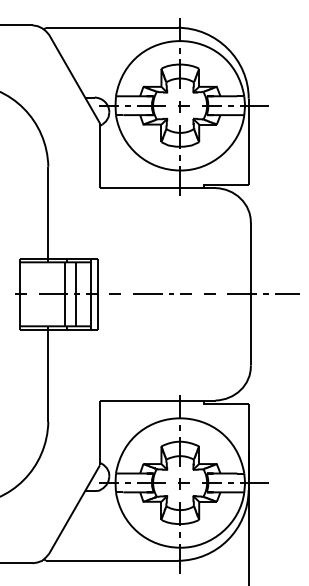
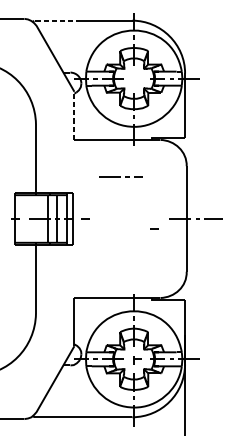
line: (77, 27) -> (57, 20), solid -> dashed
part: (183, 106) -> (136, 79), removed
line: (99, 155) -> (74, 115), solid -> dashed
line: (162, 293) -> (120, 176), moved
line: (209, 293) -> (154, 228), moved

